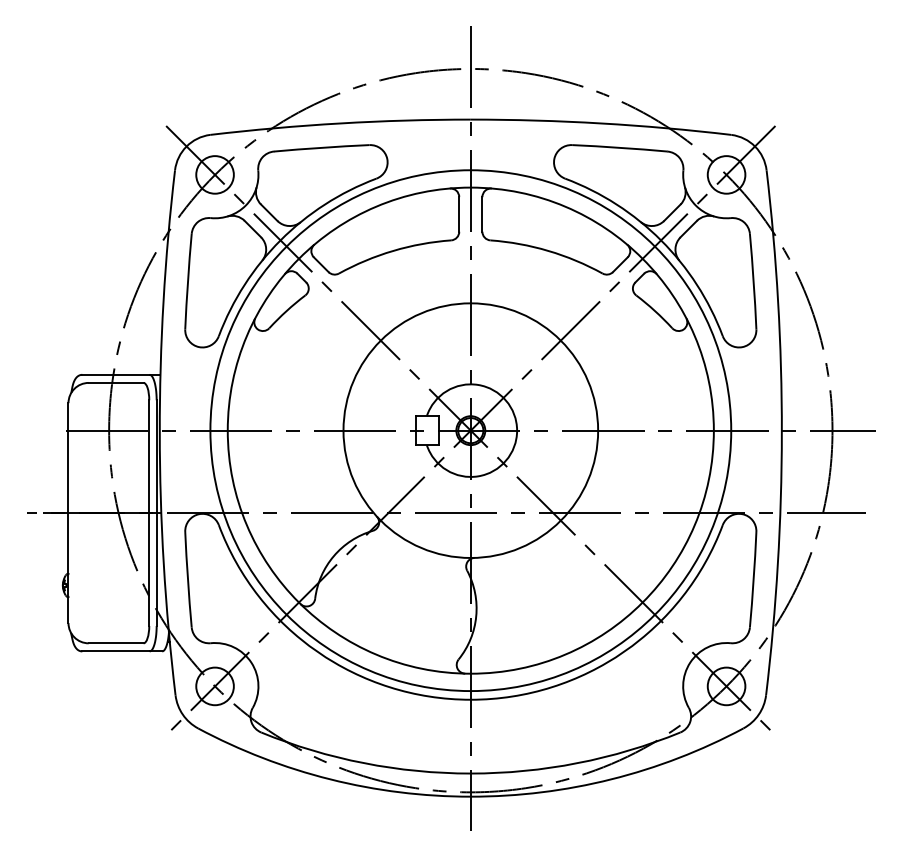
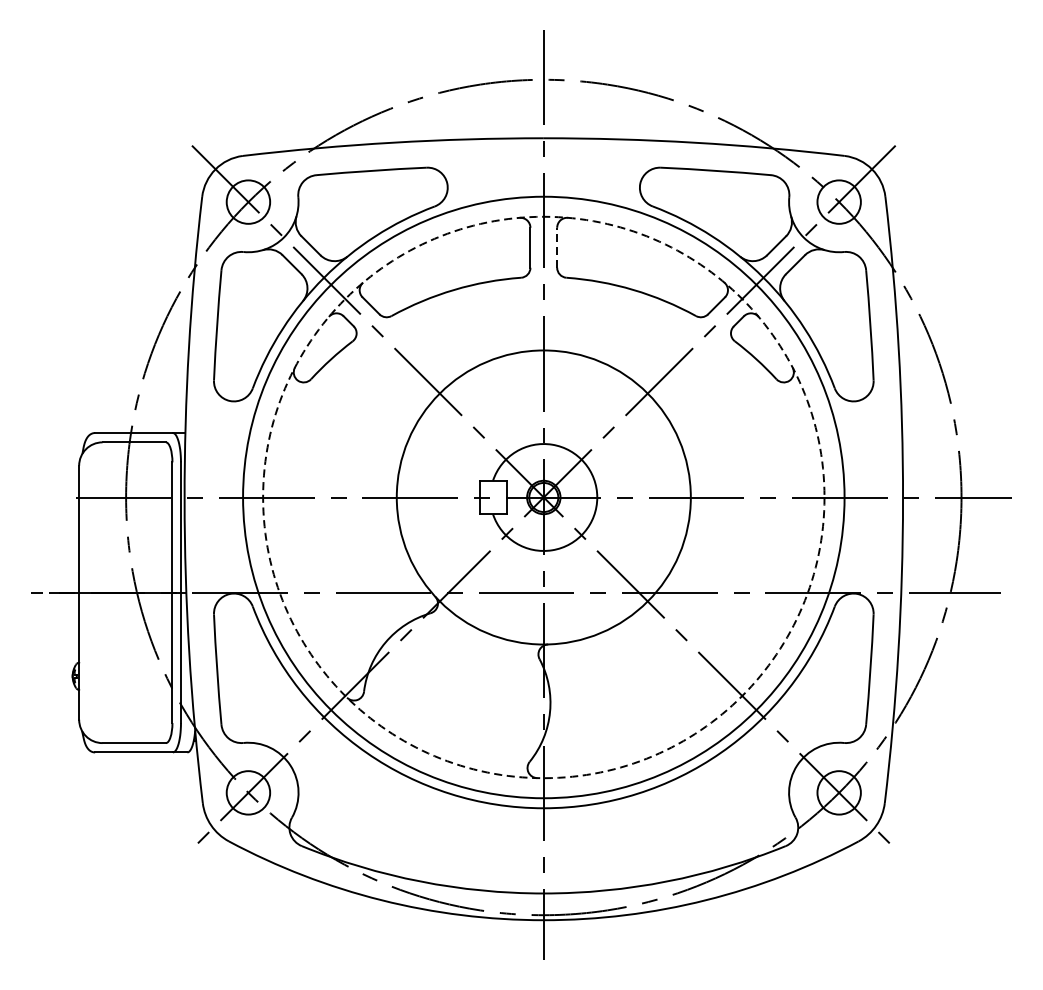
line: (482, 213) -> (557, 246), solid -> dashed
circle: (470, 430) -> (543, 497), solid -> dashed

